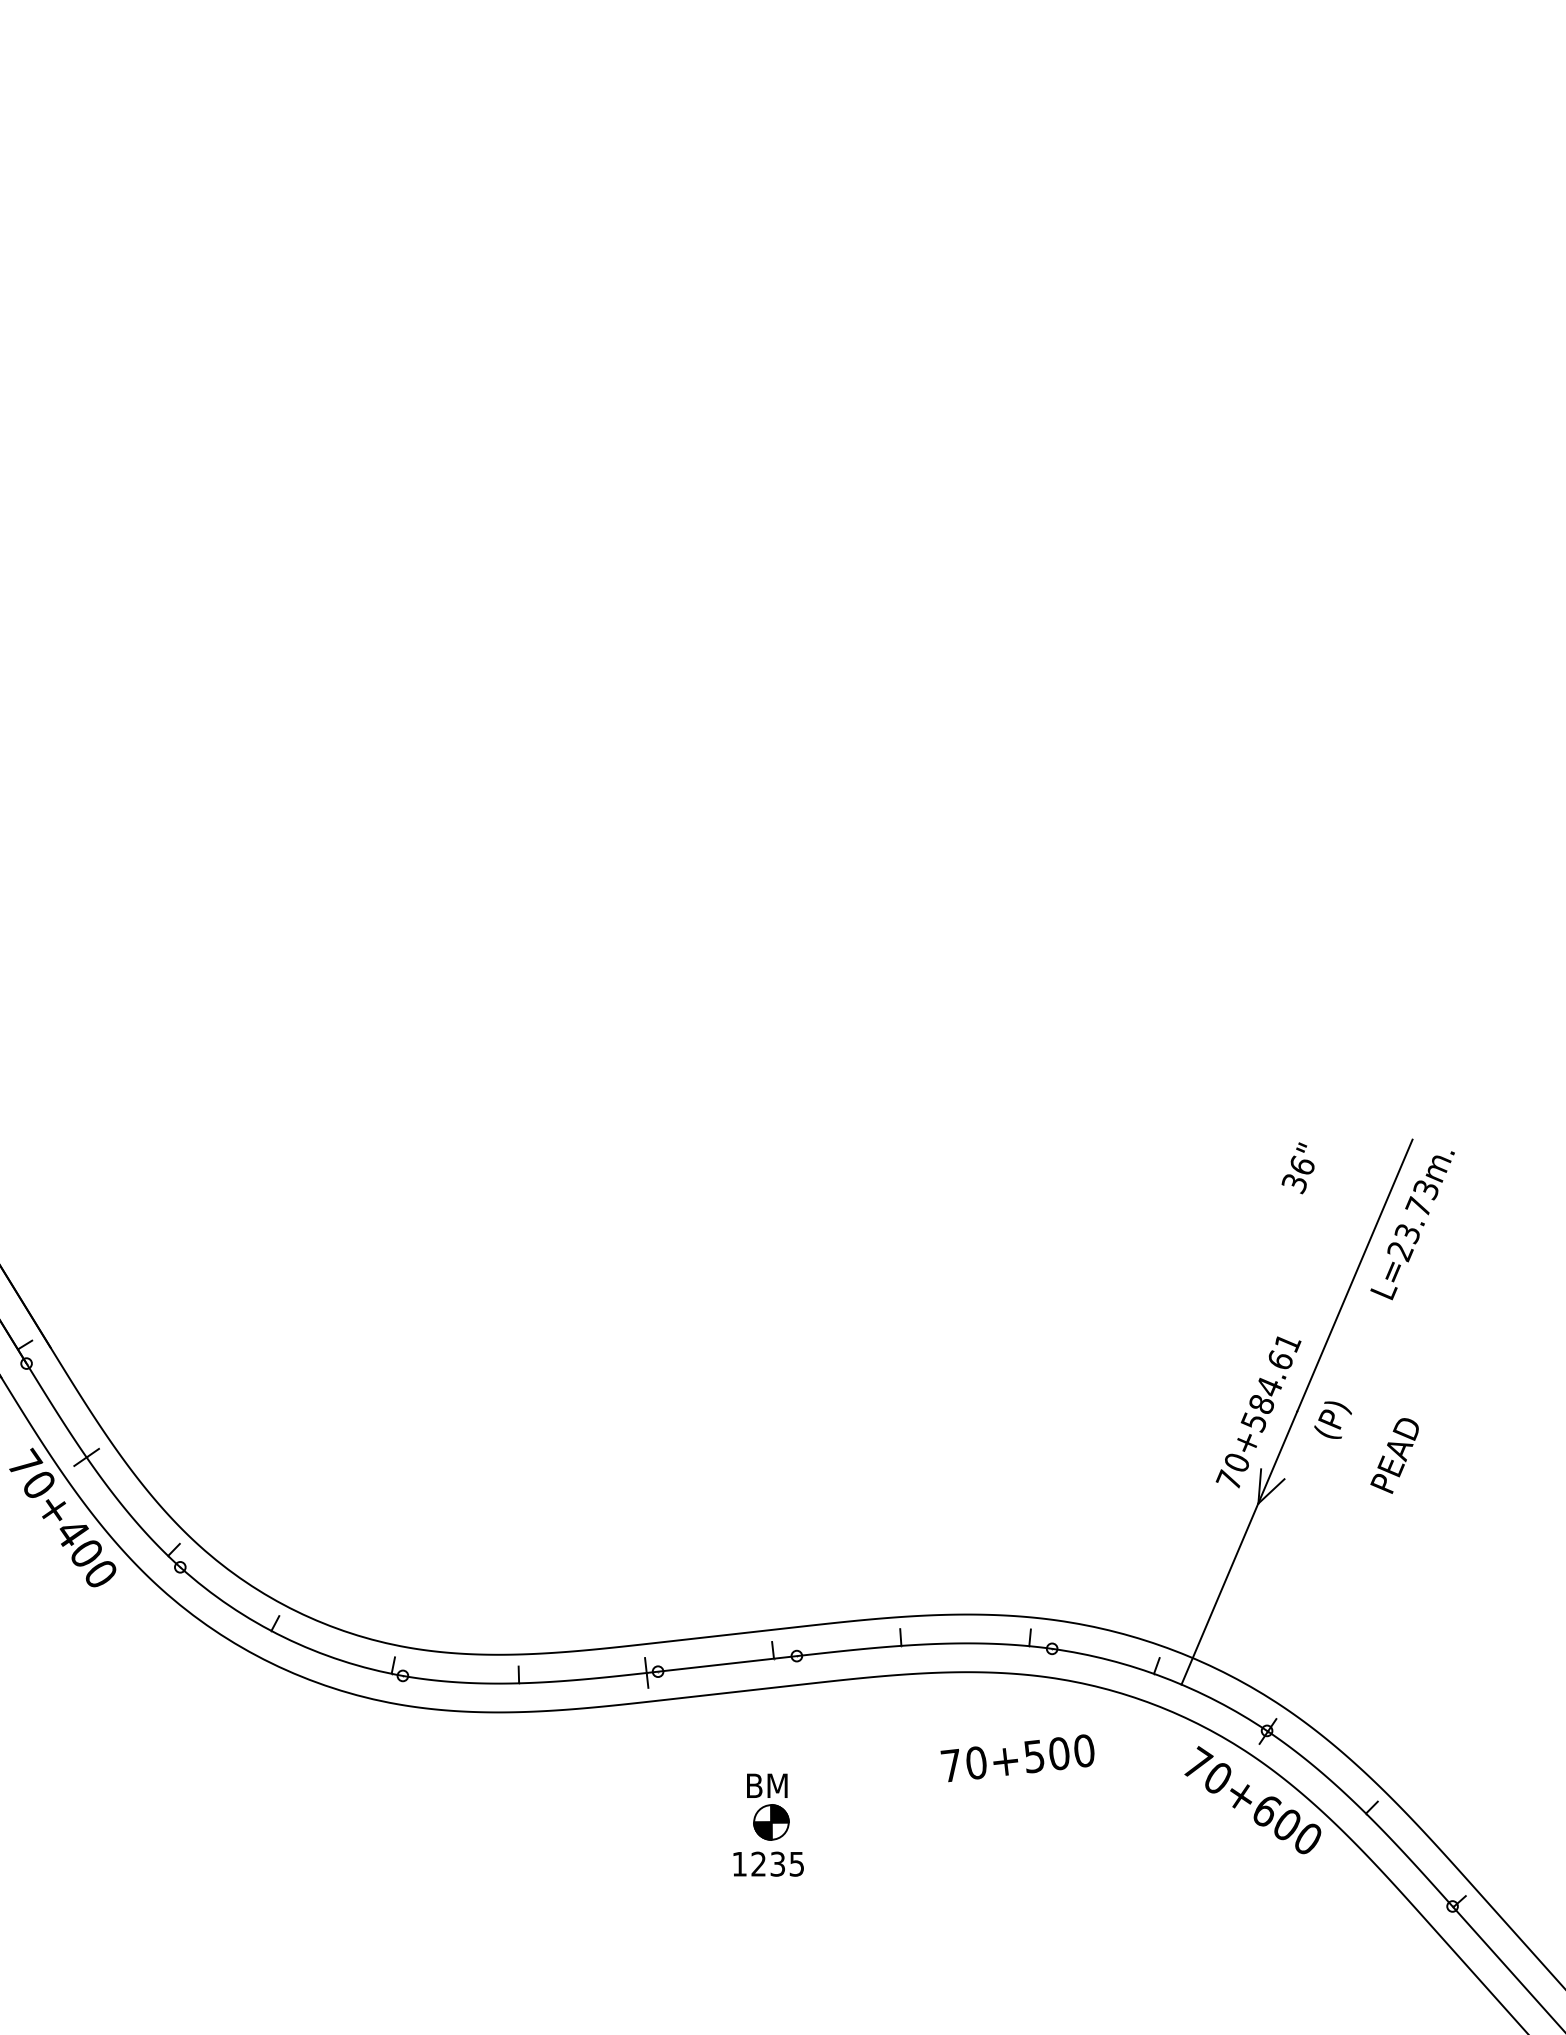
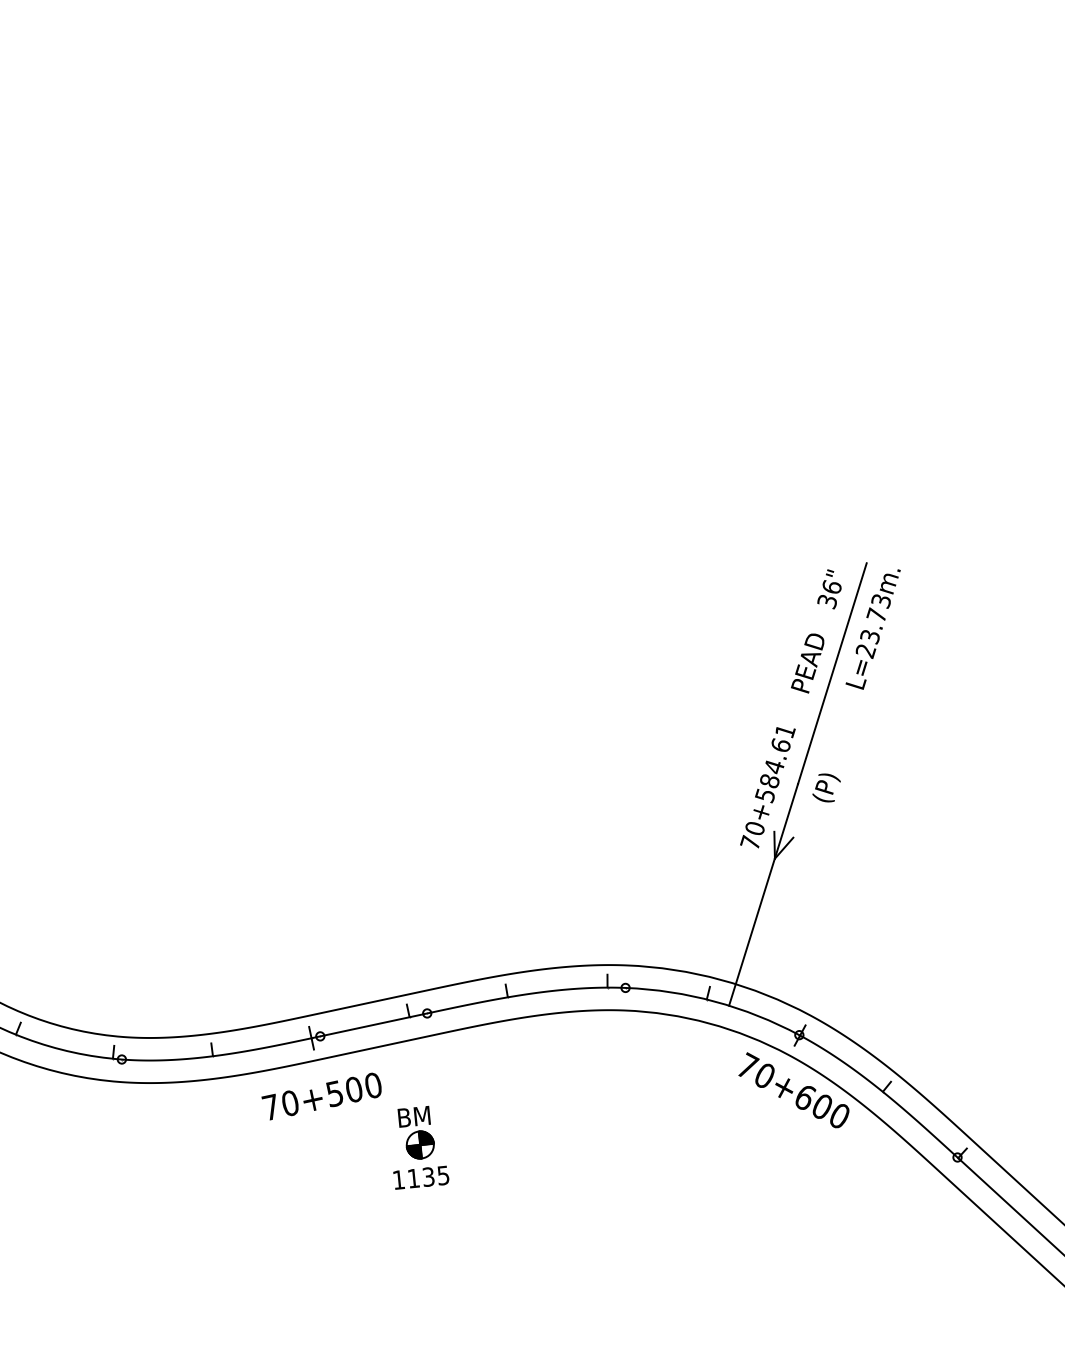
text: (1297, 1168) -> (828, 589), moved
text: (1394, 1455) -> (807, 663), moved
text: (1017, 1758) -> (321, 1096), moved
text: (758, 1863) -> (413, 1177), 1235 -> 1135

